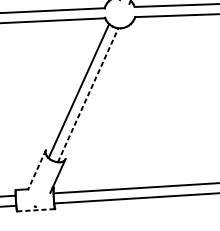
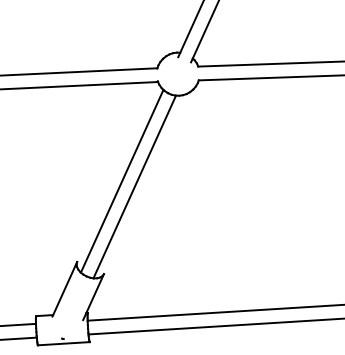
line: (87, 94) -> (134, 186), dashed -> solid
line: (36, 170) -> (64, 289), dashed -> solid
line: (35, 210) -> (63, 343), dashed -> solid

